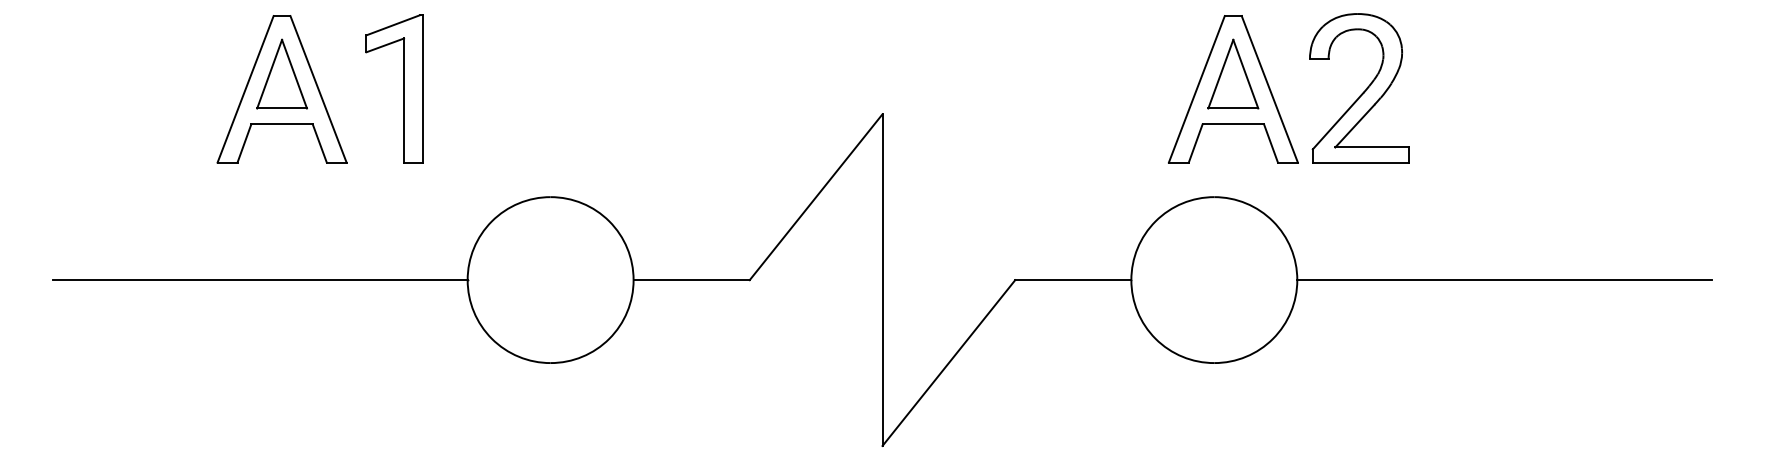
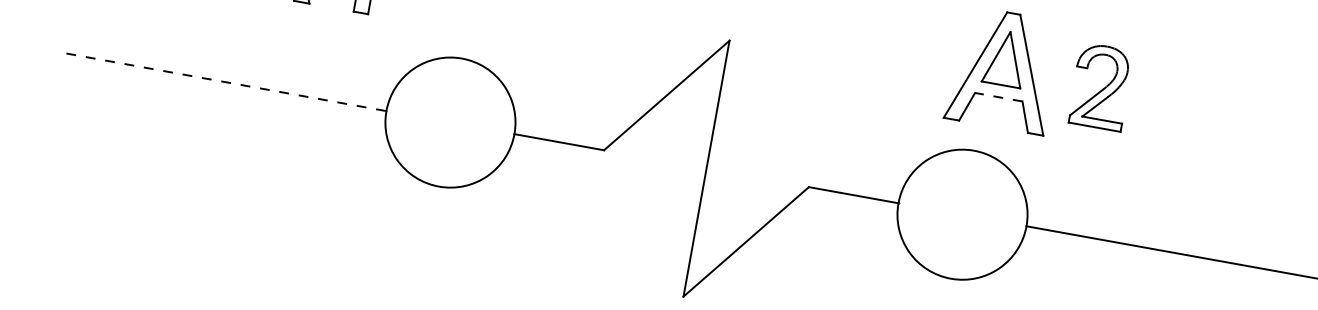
part: (1359, 88) -> (1101, 87), size x0.7
line: (1233, 124) -> (998, 97), solid -> dashed
line: (260, 280) -> (226, 82), solid -> dashed

